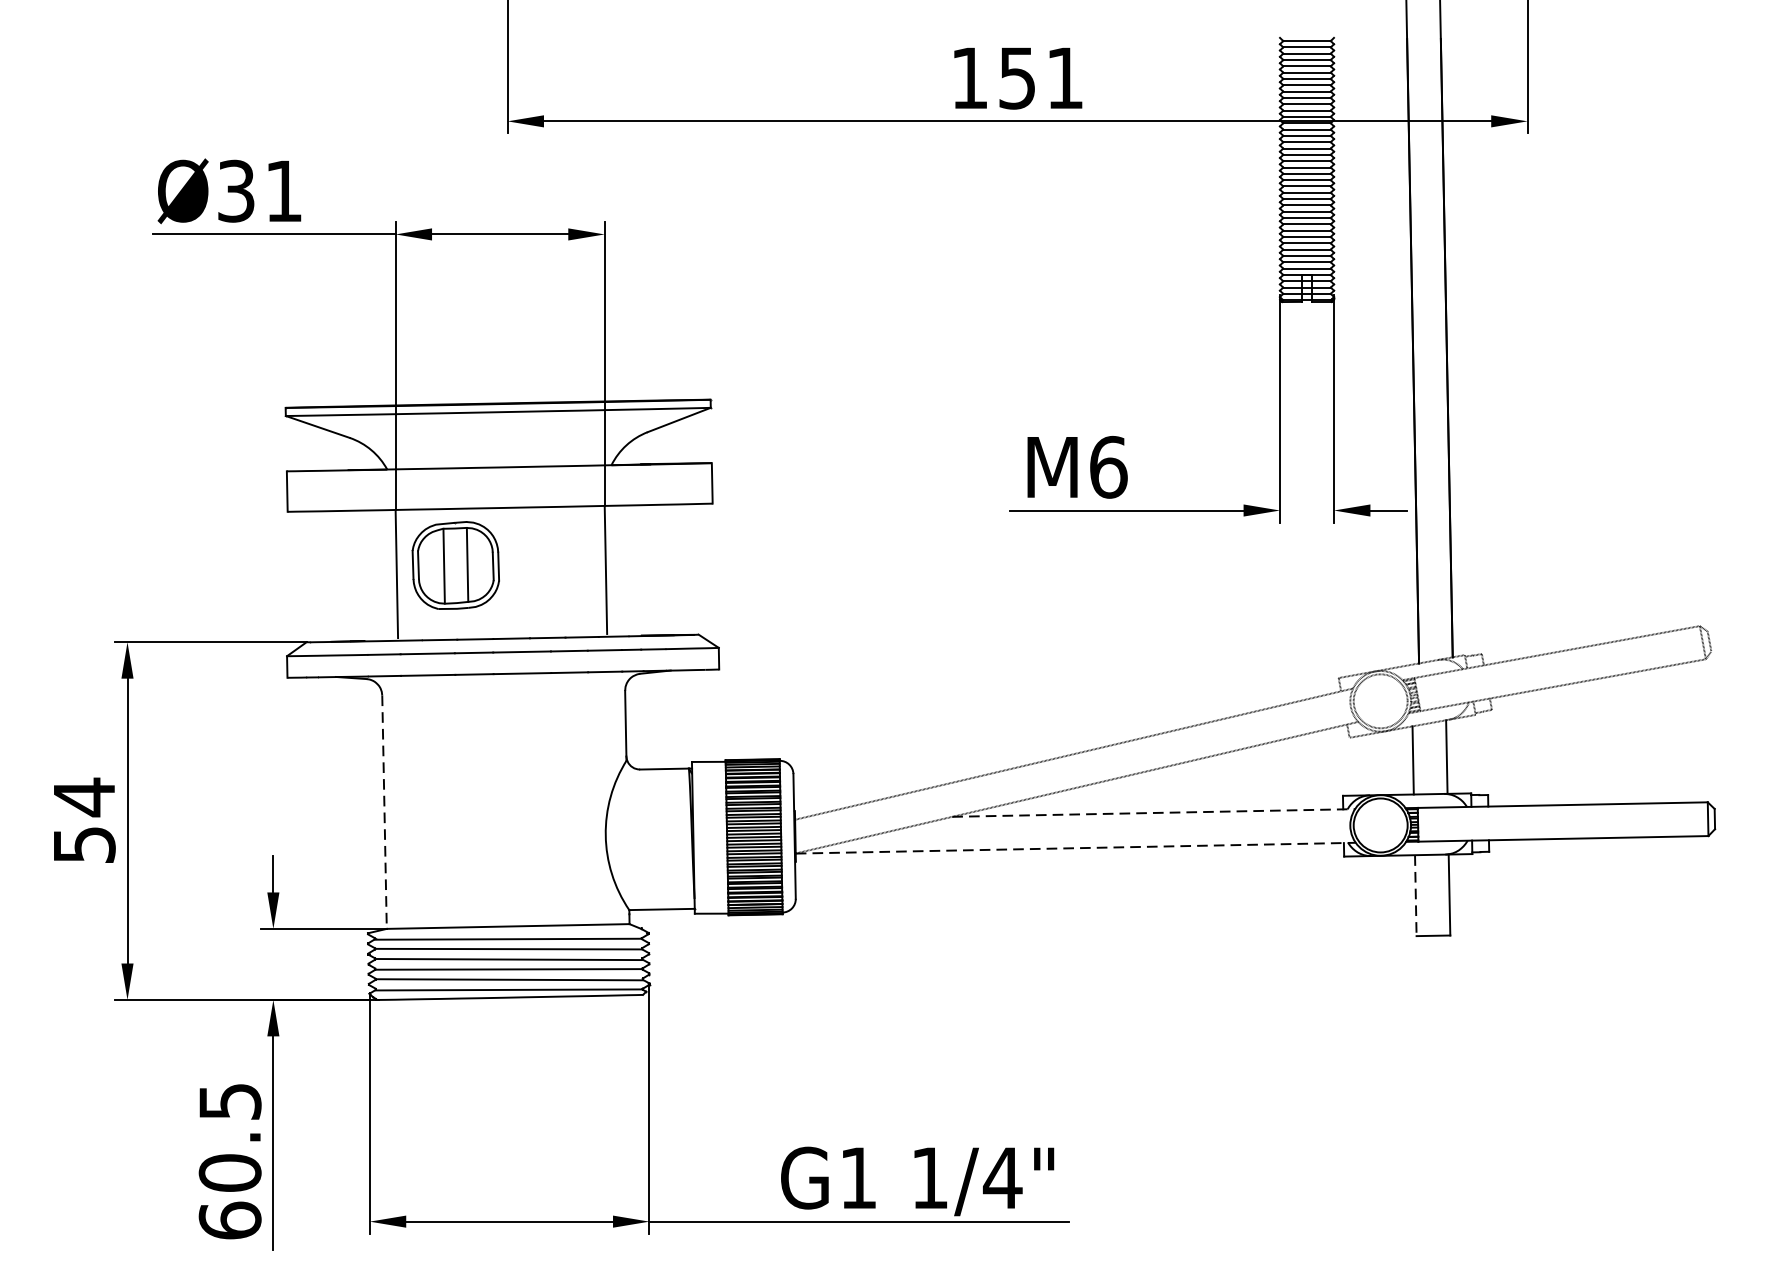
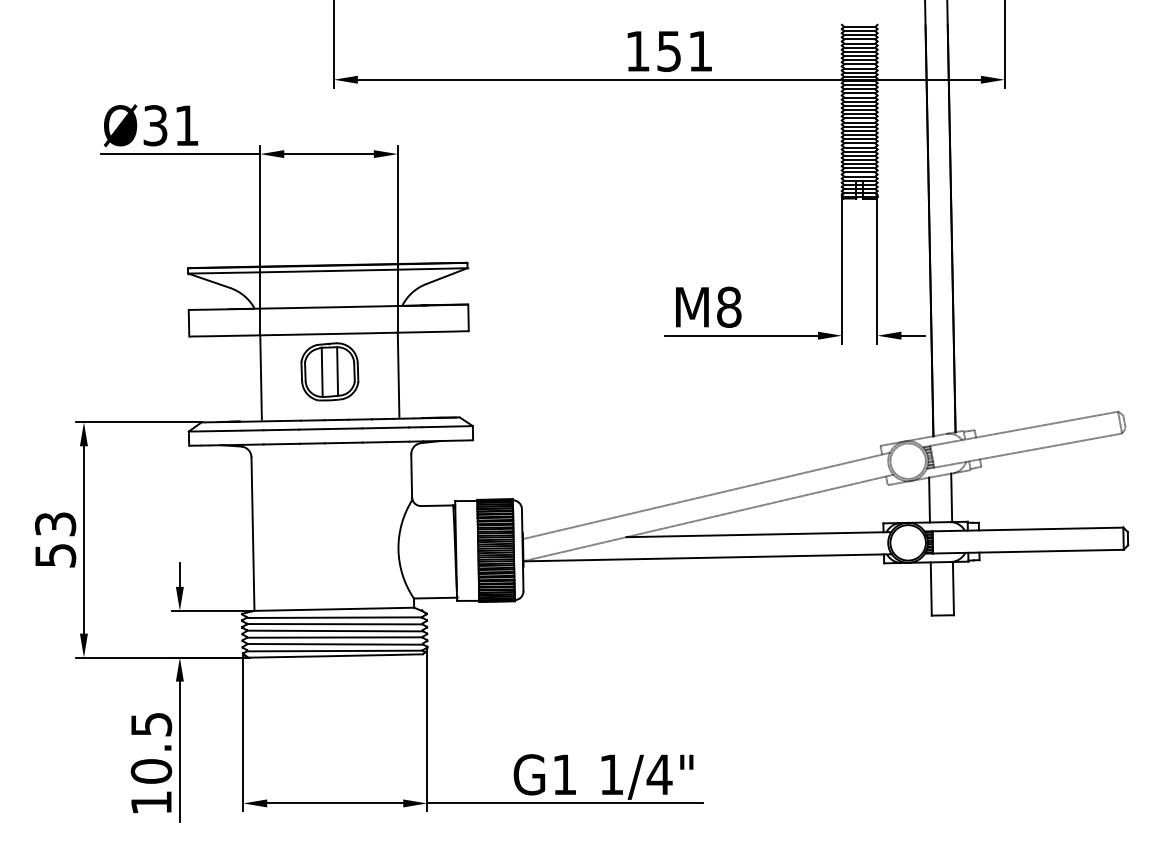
text: (1109, 466) -> (729, 306), M6 -> M8
part: (455, 564) -> (329, 371), moved
text: (84, 797) -> (55, 524), 54 -> 53
line: (383, 812) -> (252, 534), dashed -> solid
line: (1153, 812) -> (758, 534), dashed -> solid
line: (1077, 847) -> (708, 557), dashed -> solid
line: (1416, 896) -> (931, 589), dashed -> solid
text: (230, 1220) -> (151, 802), 60.5 -> 10.5

